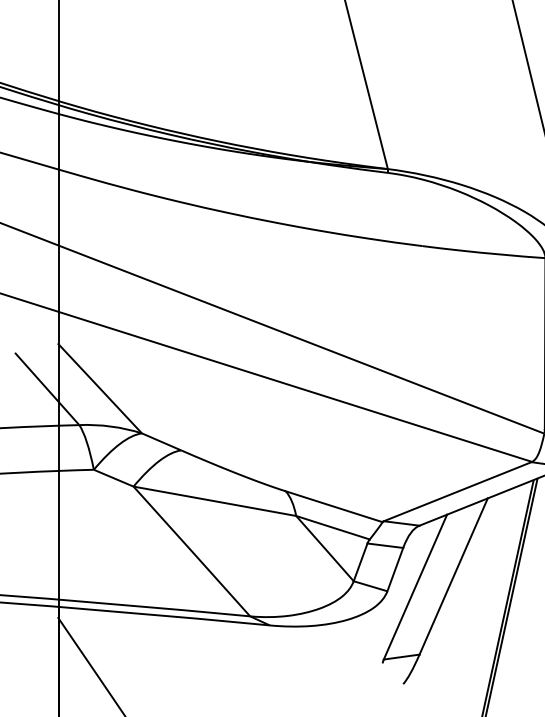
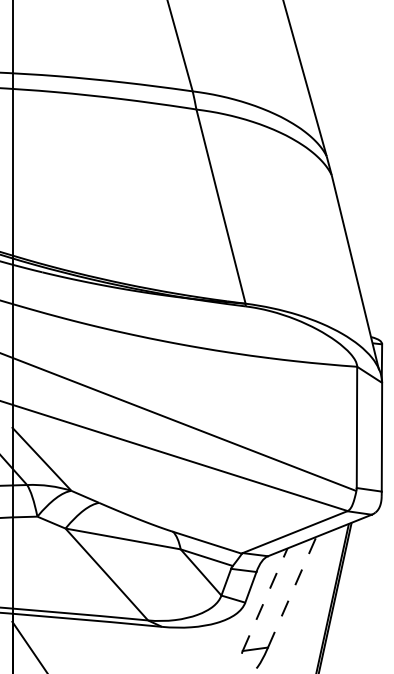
line: (454, 575) -> (292, 591), solid -> dashed
line: (415, 586) -> (265, 599), solid -> dashed

